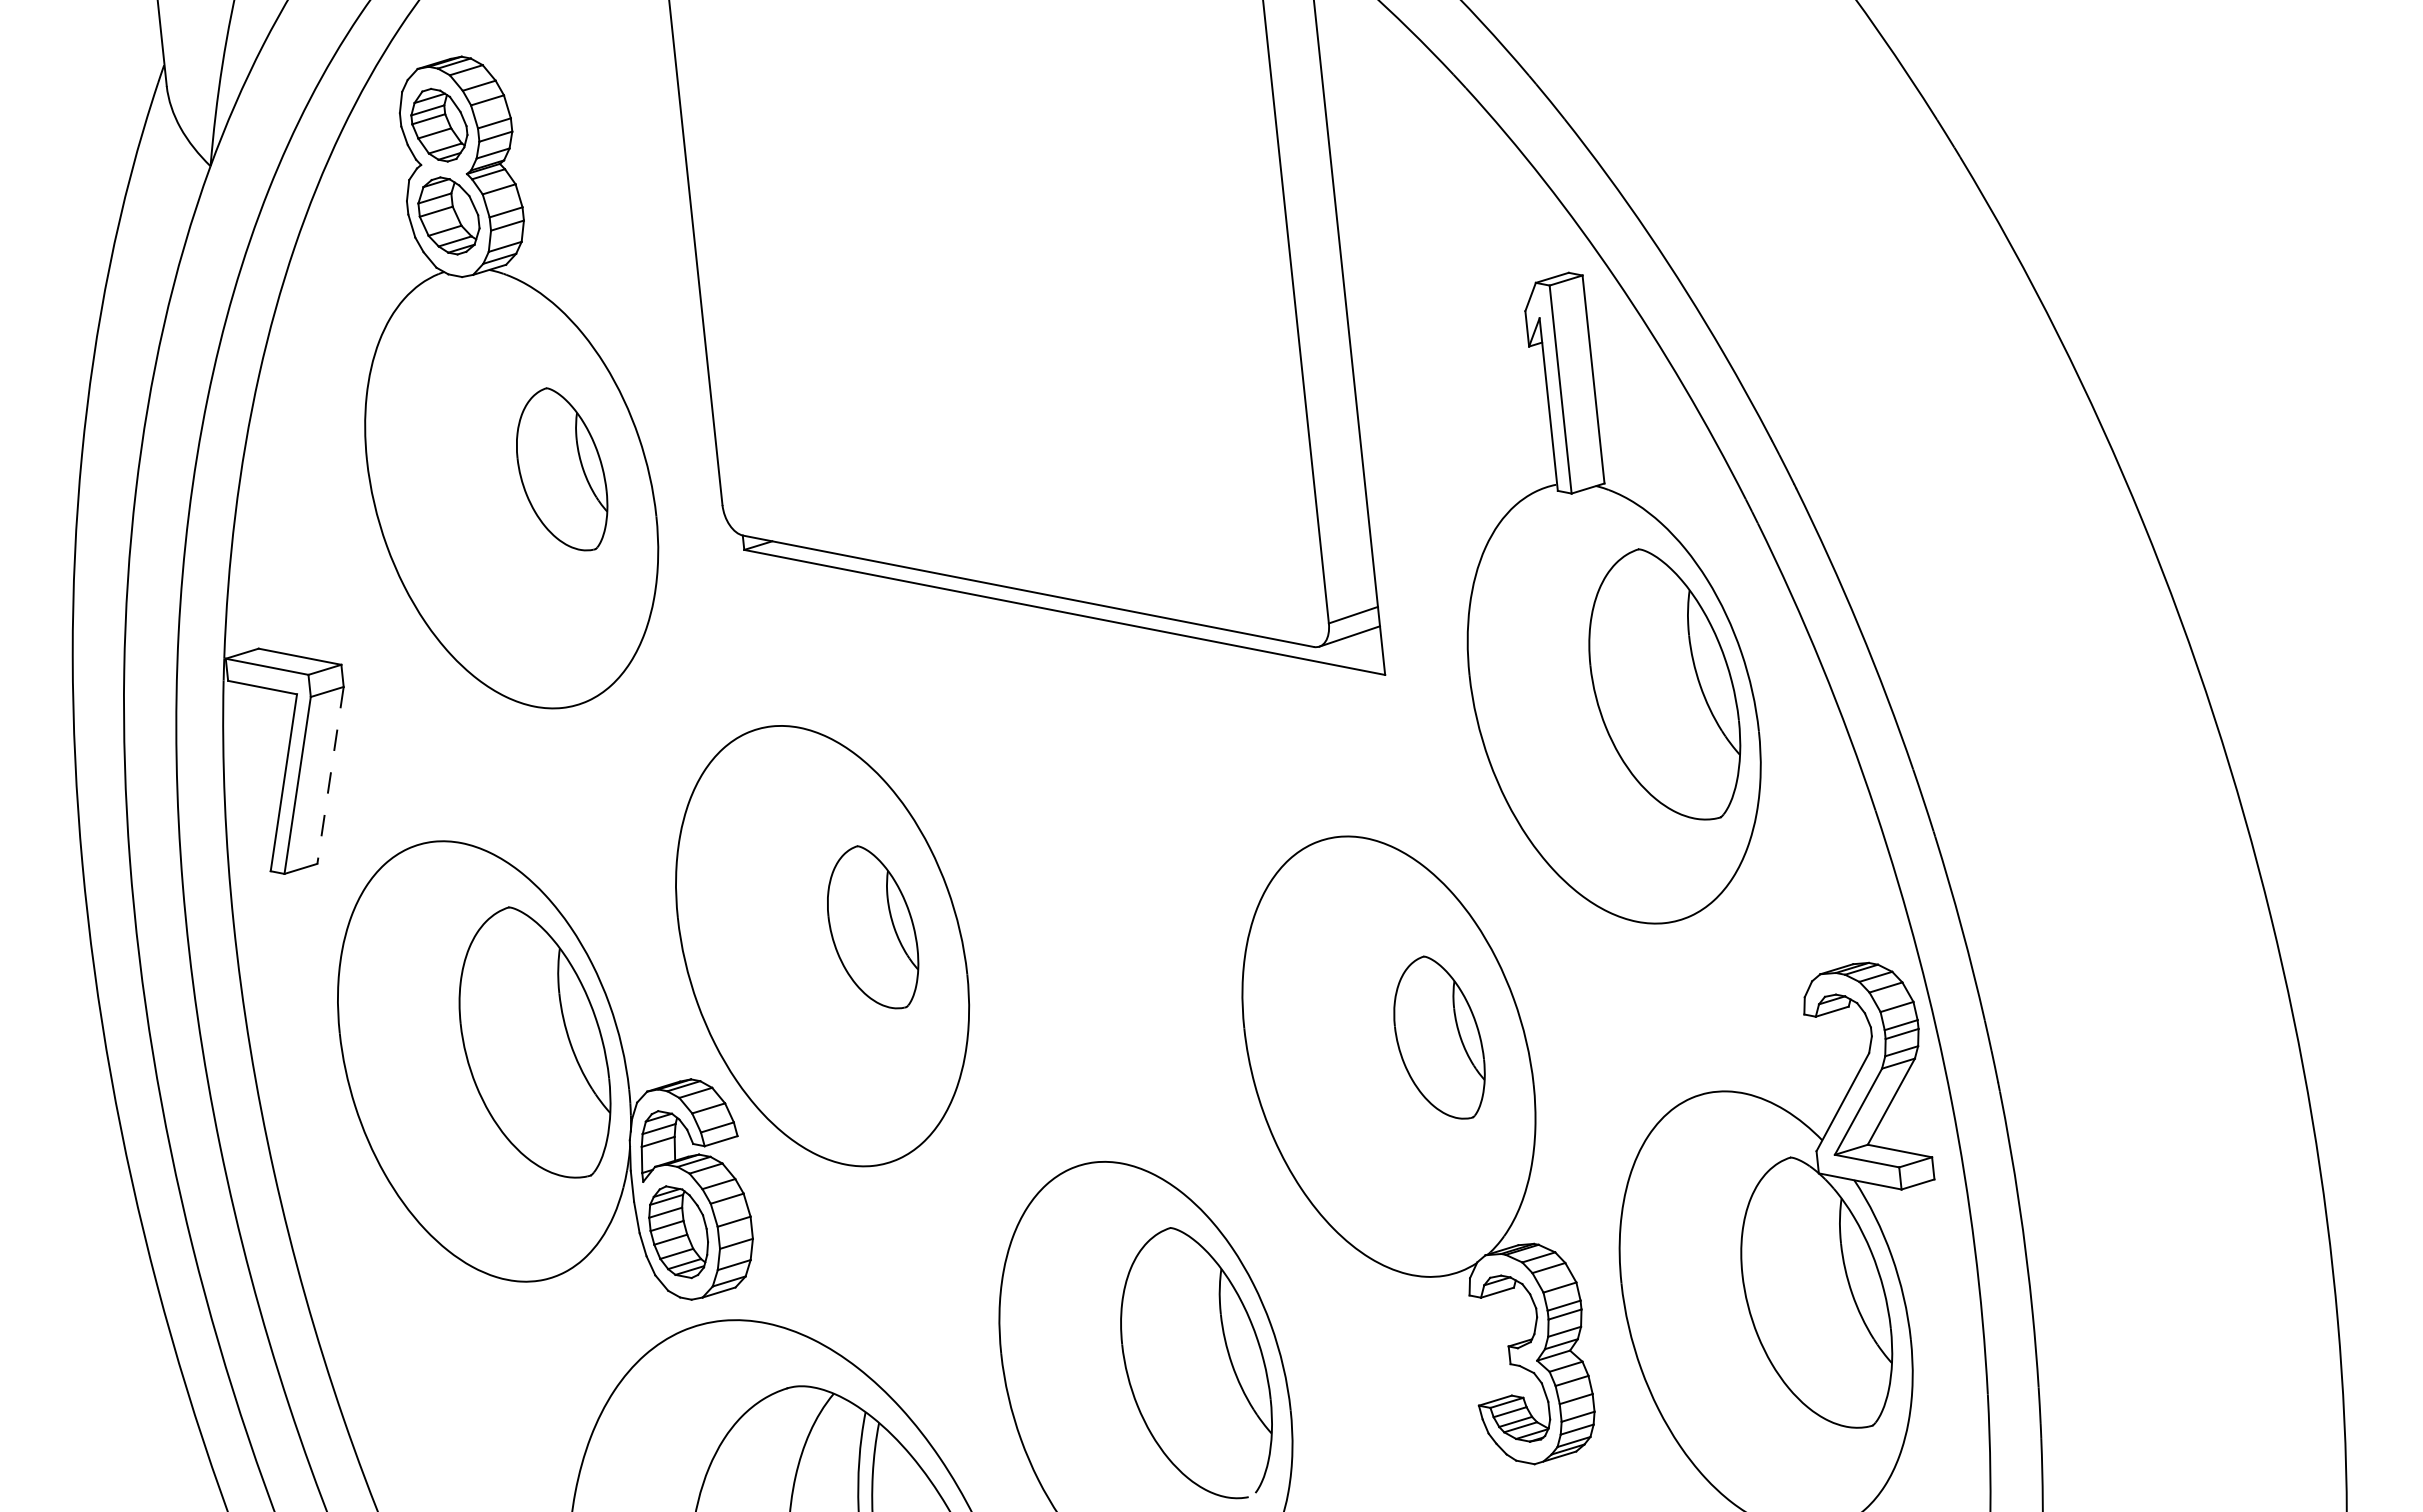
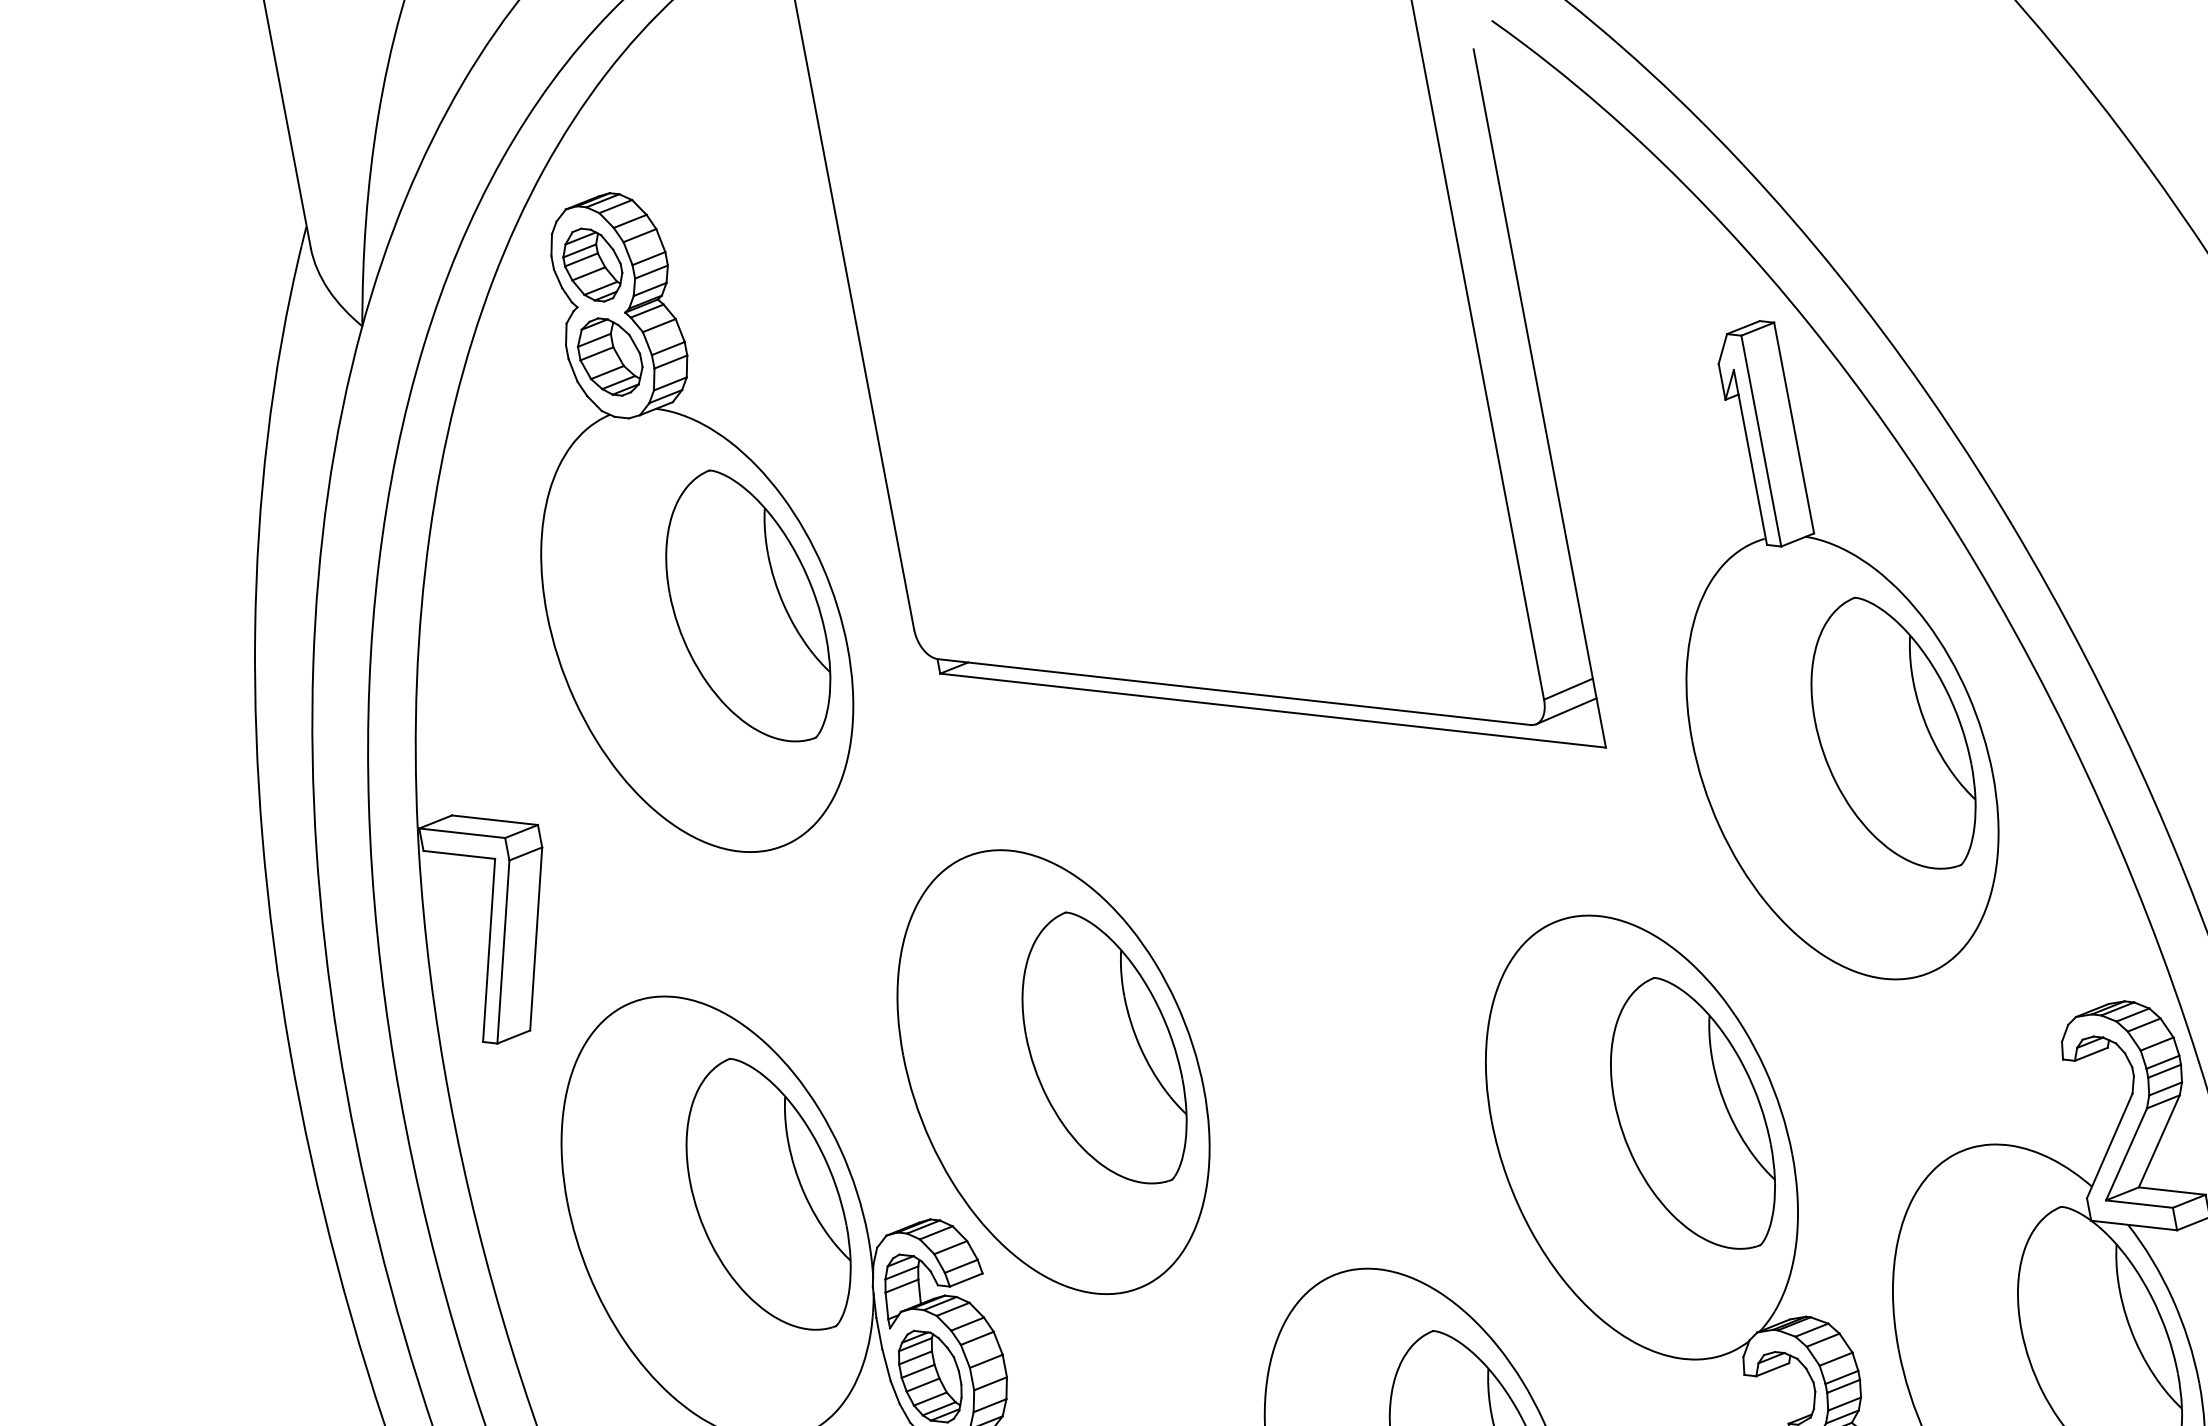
part: (561, 469) -> (746, 606), size x1.67
line: (330, 775) -> (536, 939), dashed -> solid
part: (872, 927) -> (1103, 1048), size x1.67
part: (1439, 1037) -> (1691, 1113), size x1.67

